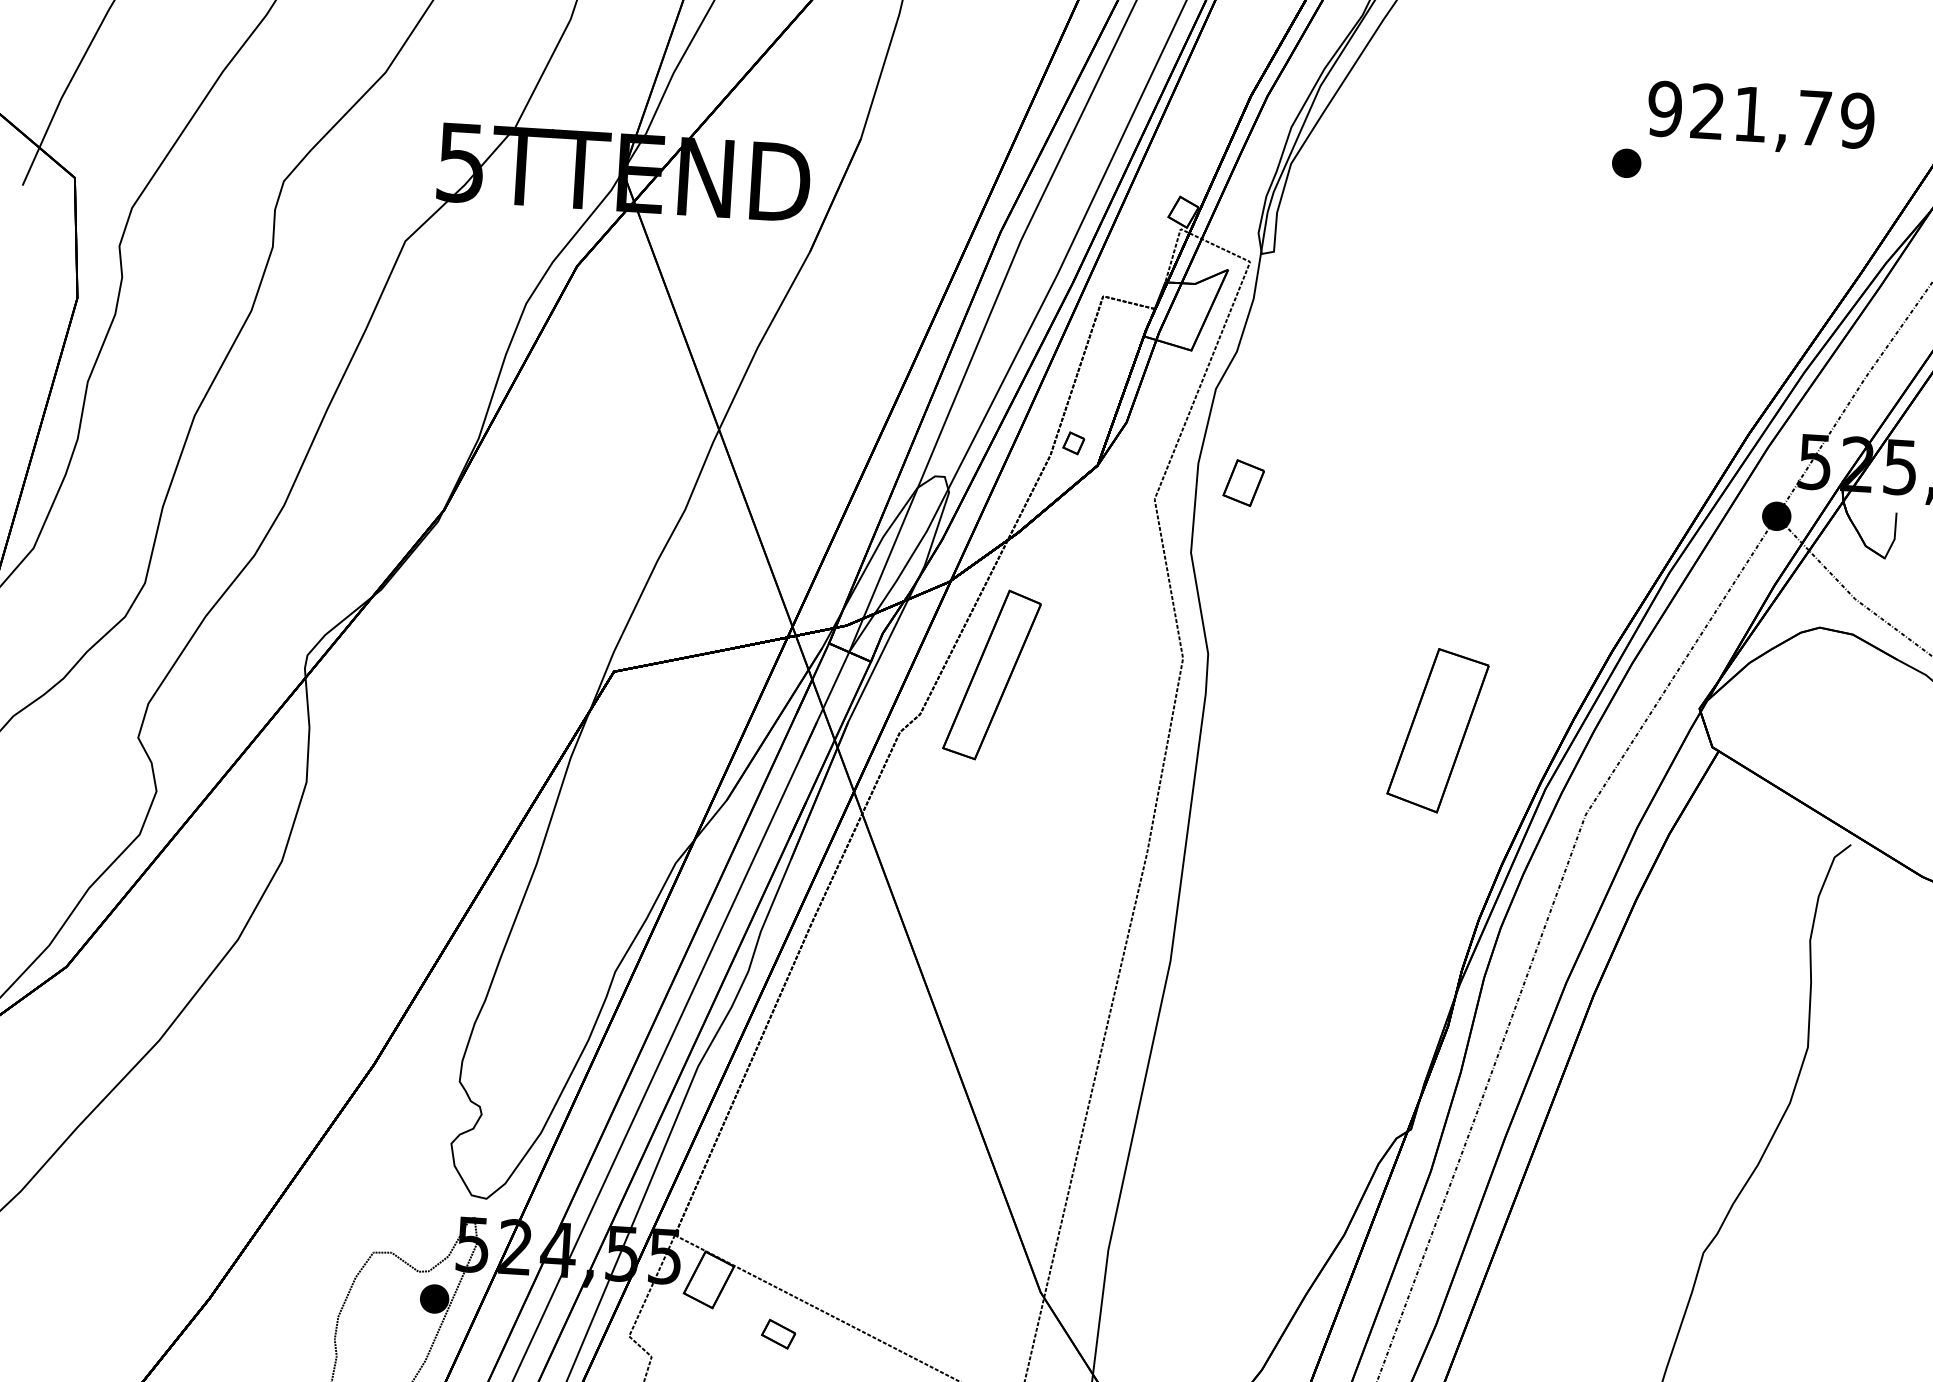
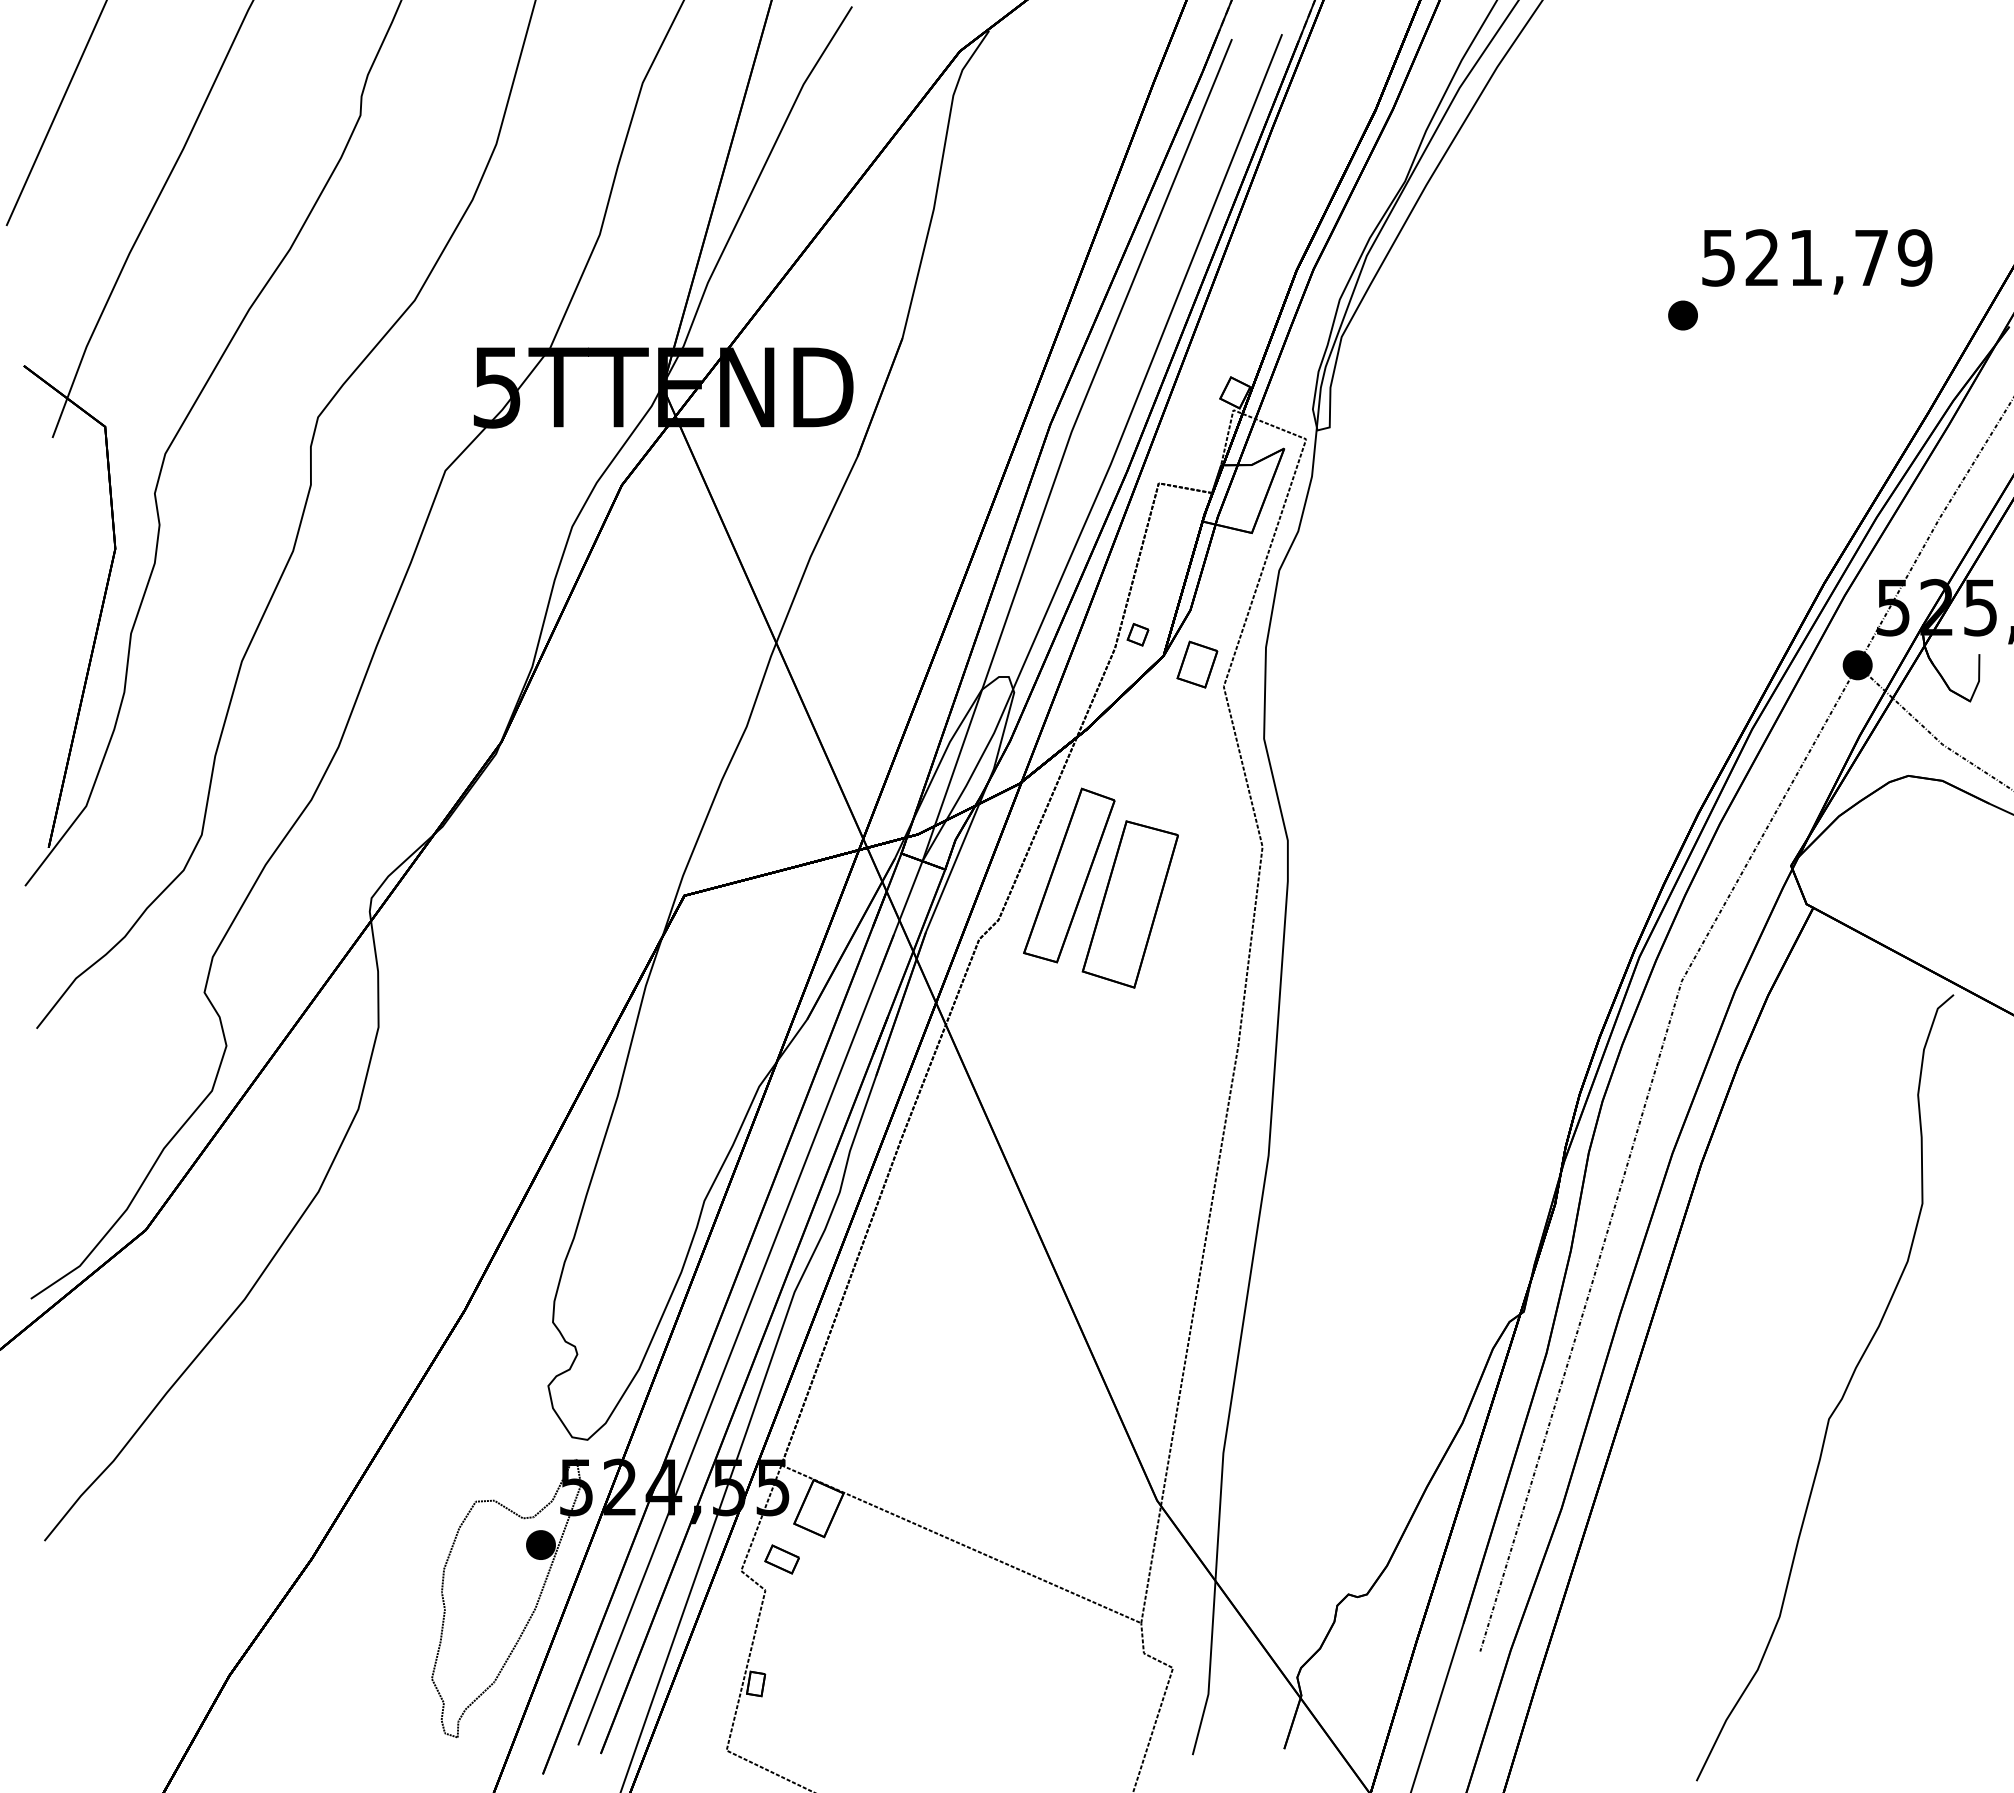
text: (1664, 108) -> (1718, 257), 921,79 -> 521,79
part: (1243, 482) -> (1197, 664), moved
part: (1437, 730) -> (1129, 904), moved
part: (777, 1334) -> (781, 1559), moved

